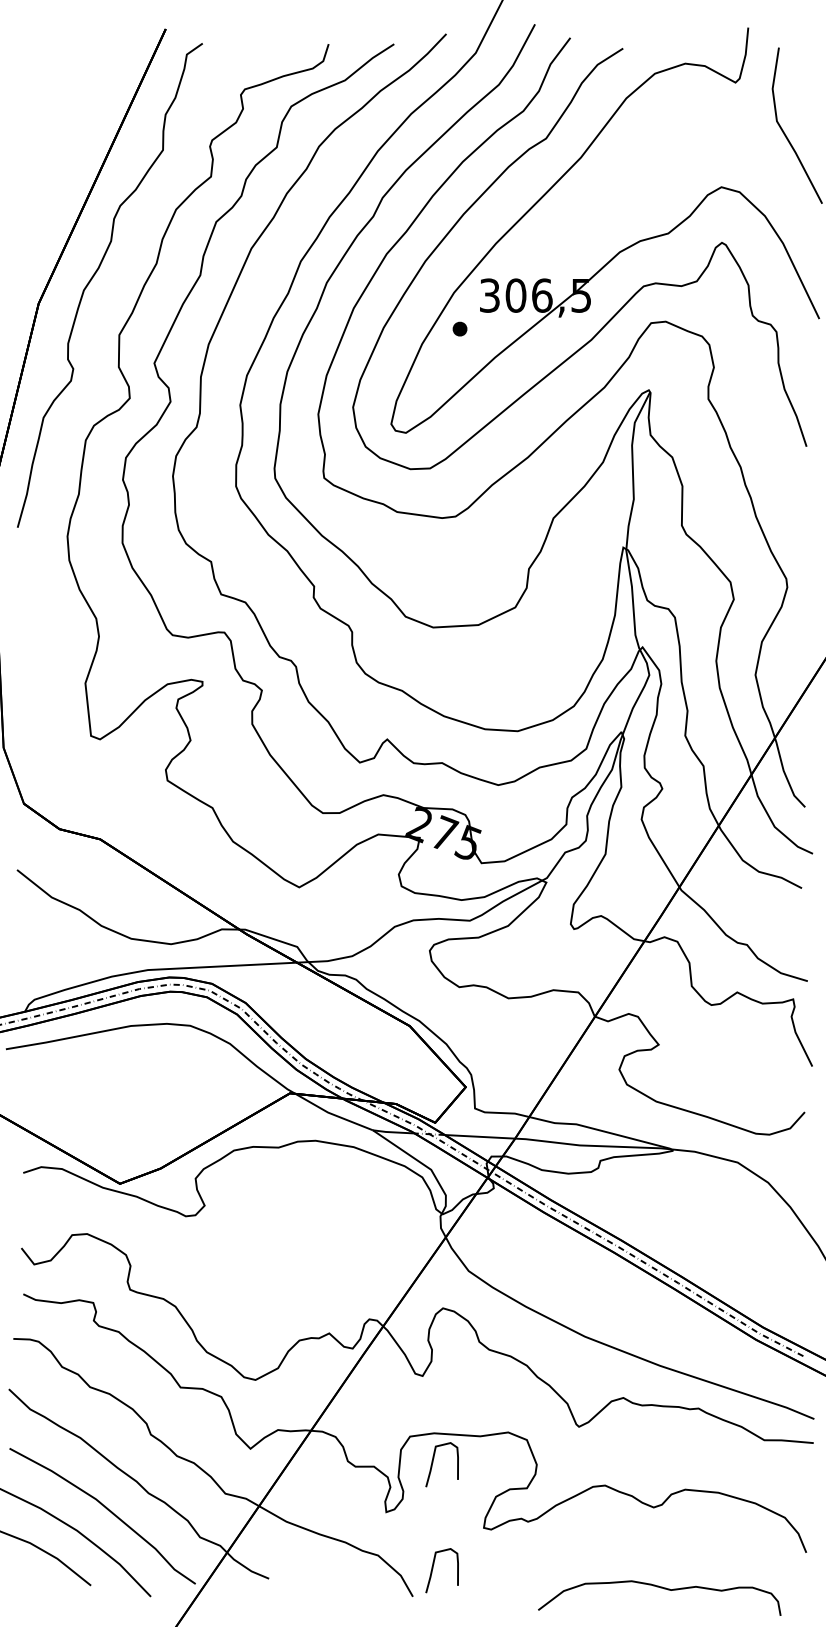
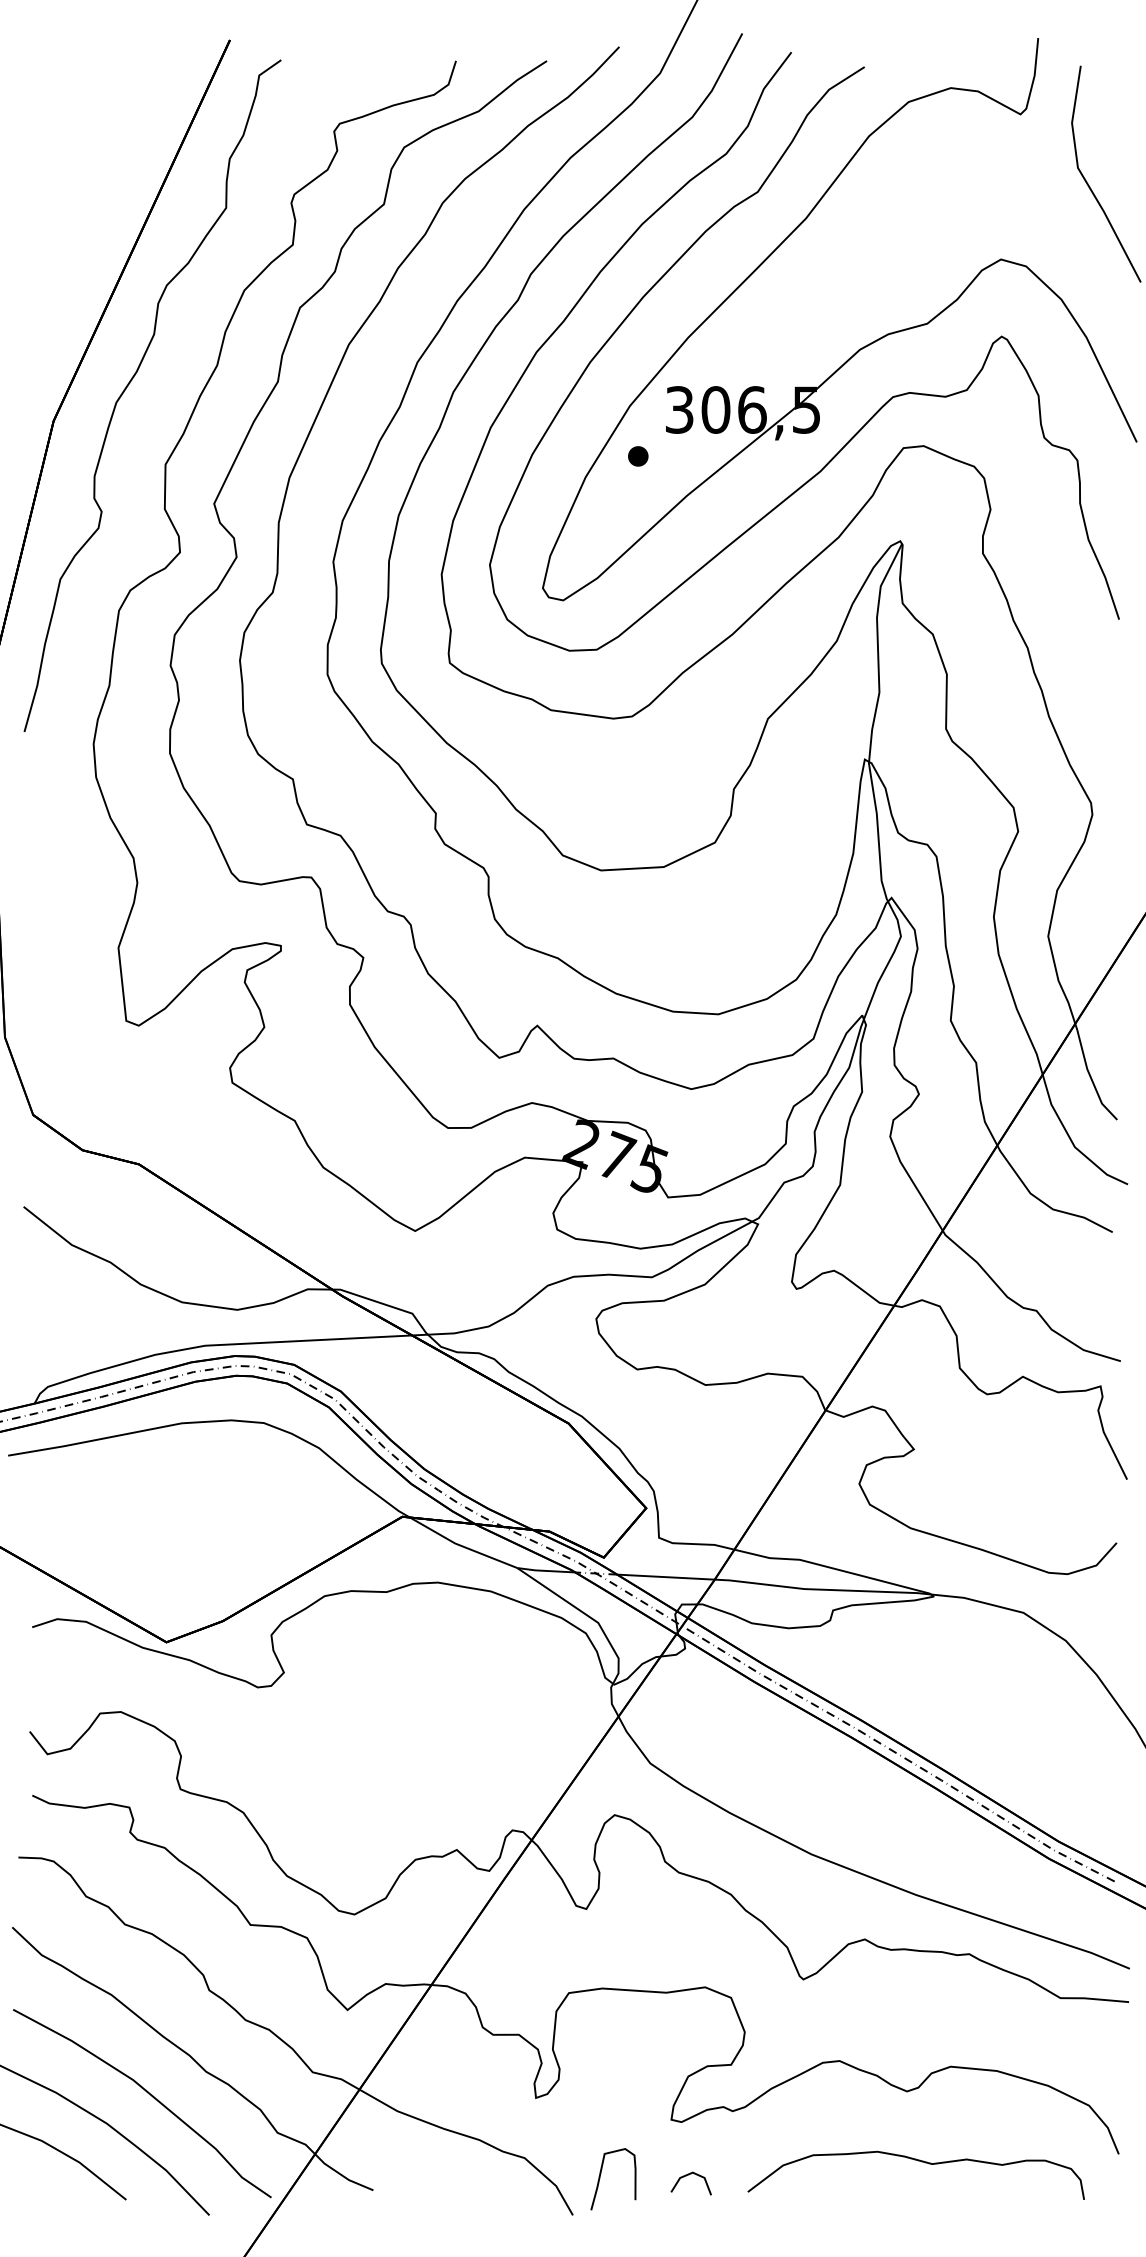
curve: (433, 1461) -> (601, 2027), removed
line: (494, 1568) -> (686, 2176), added
curve: (661, 1588) -> (918, 2161), moved

